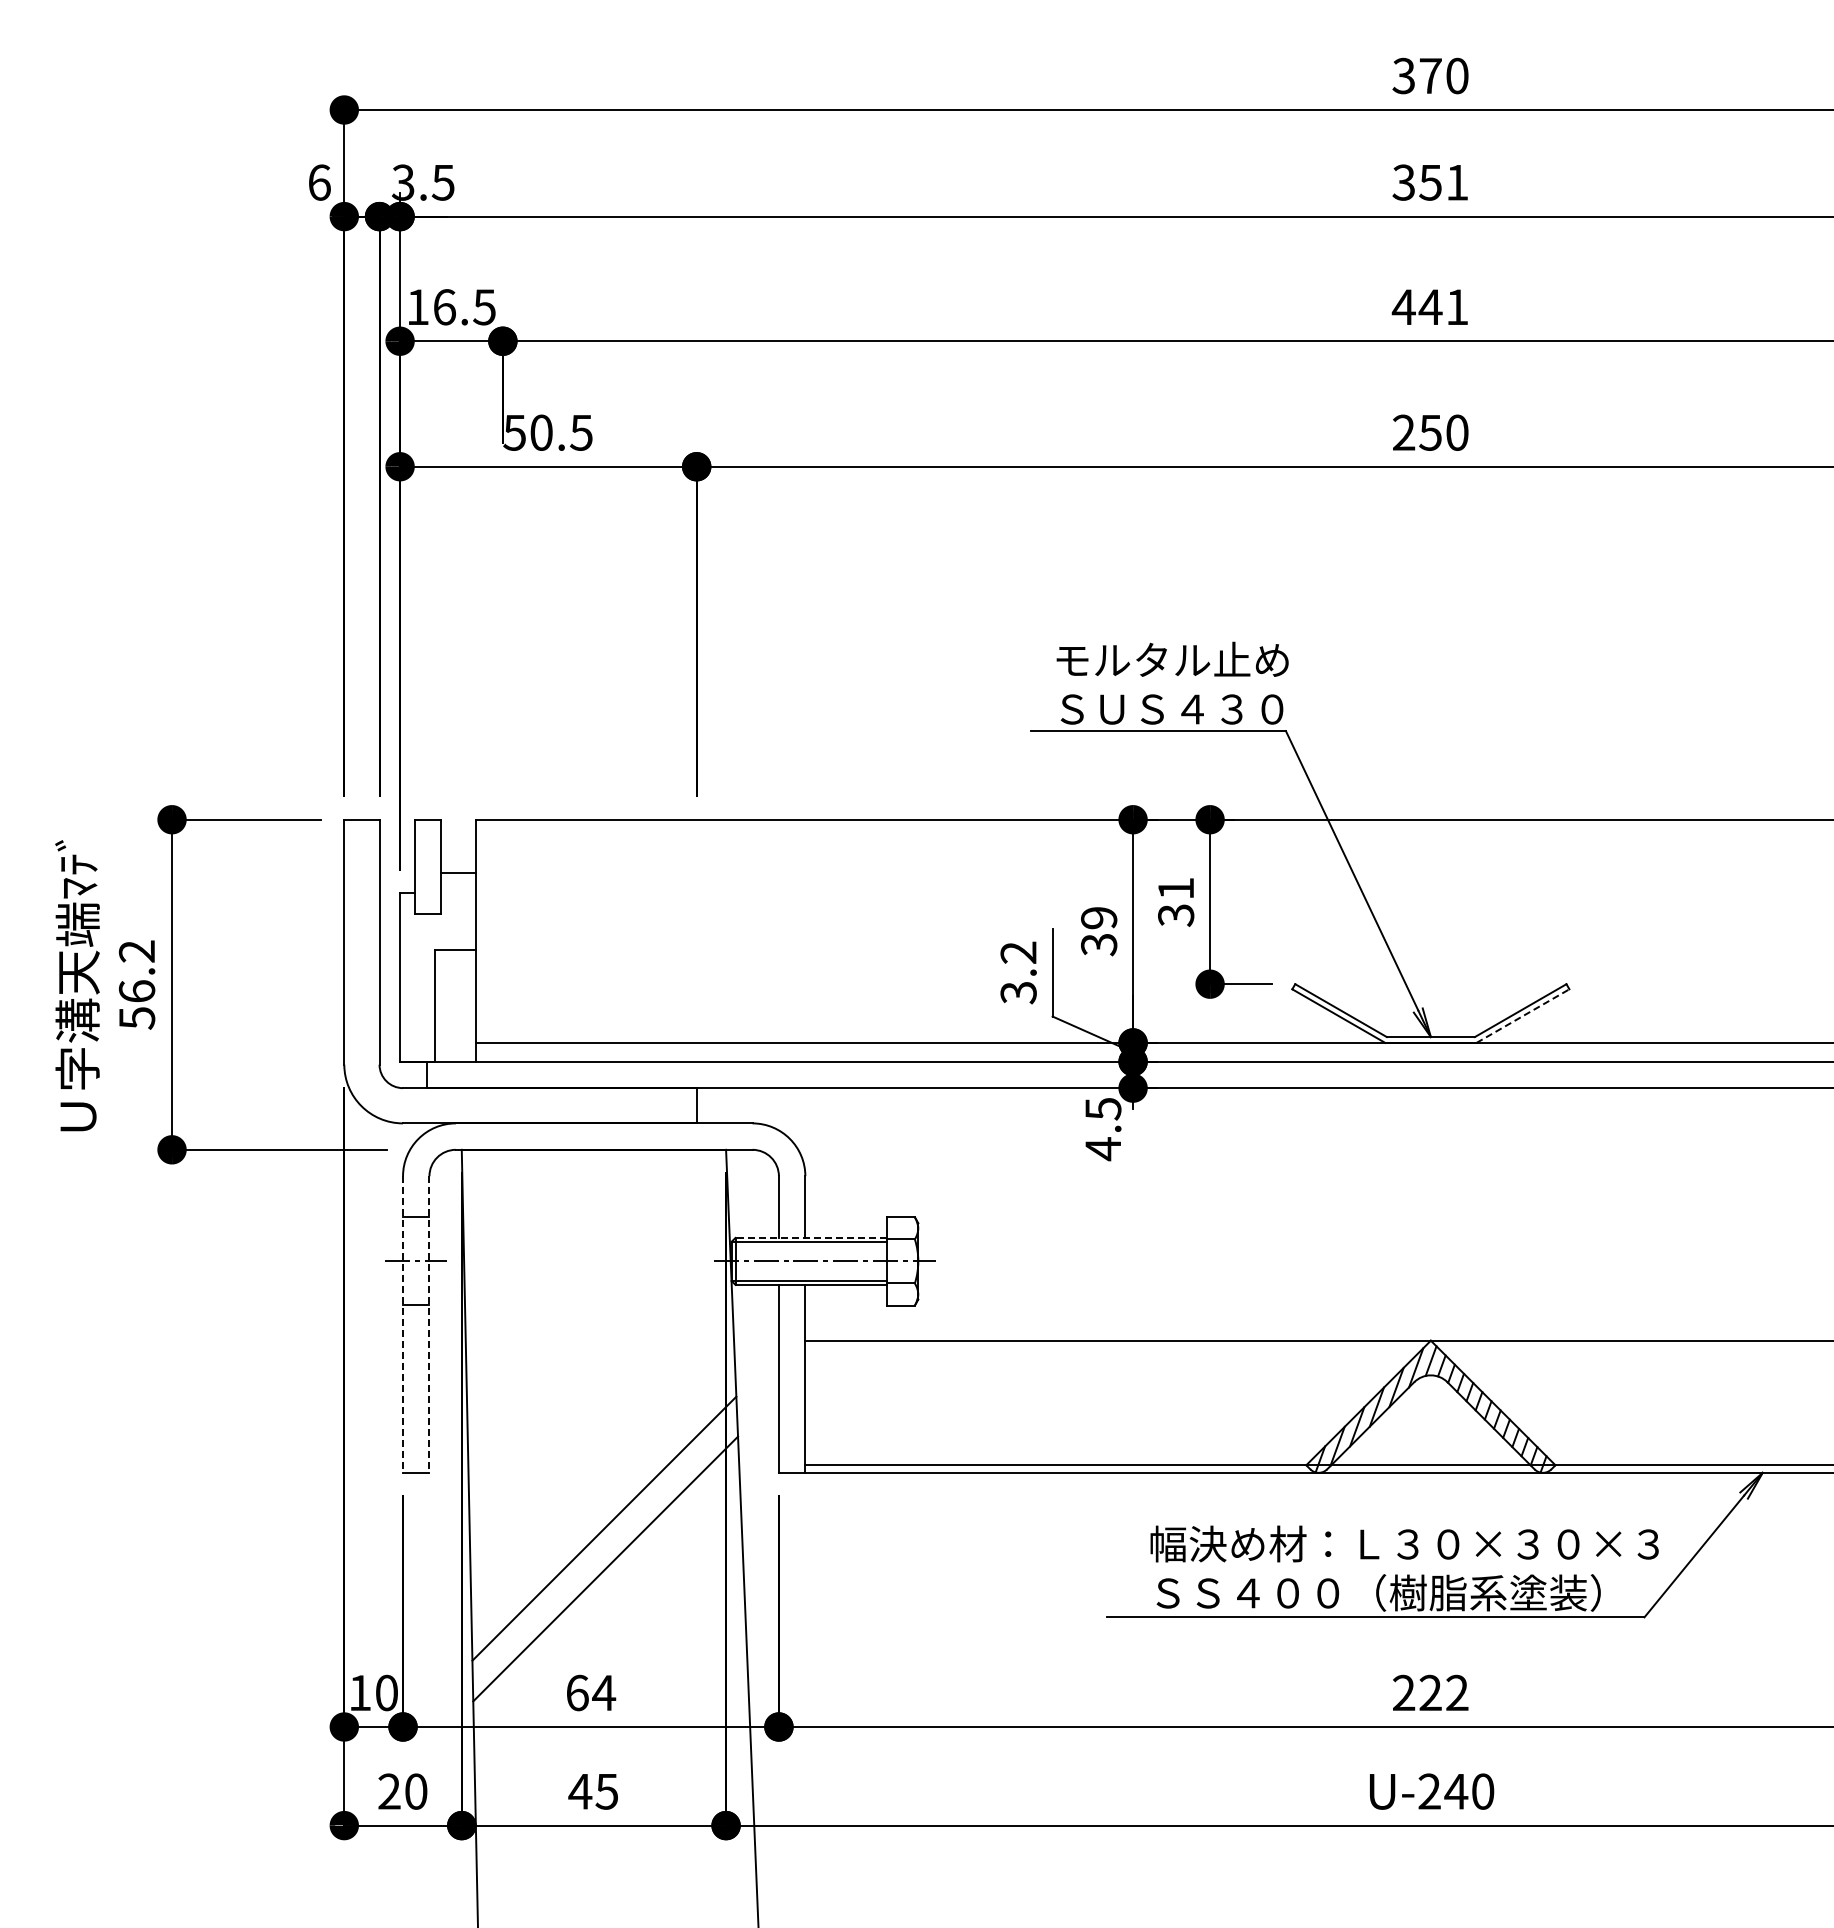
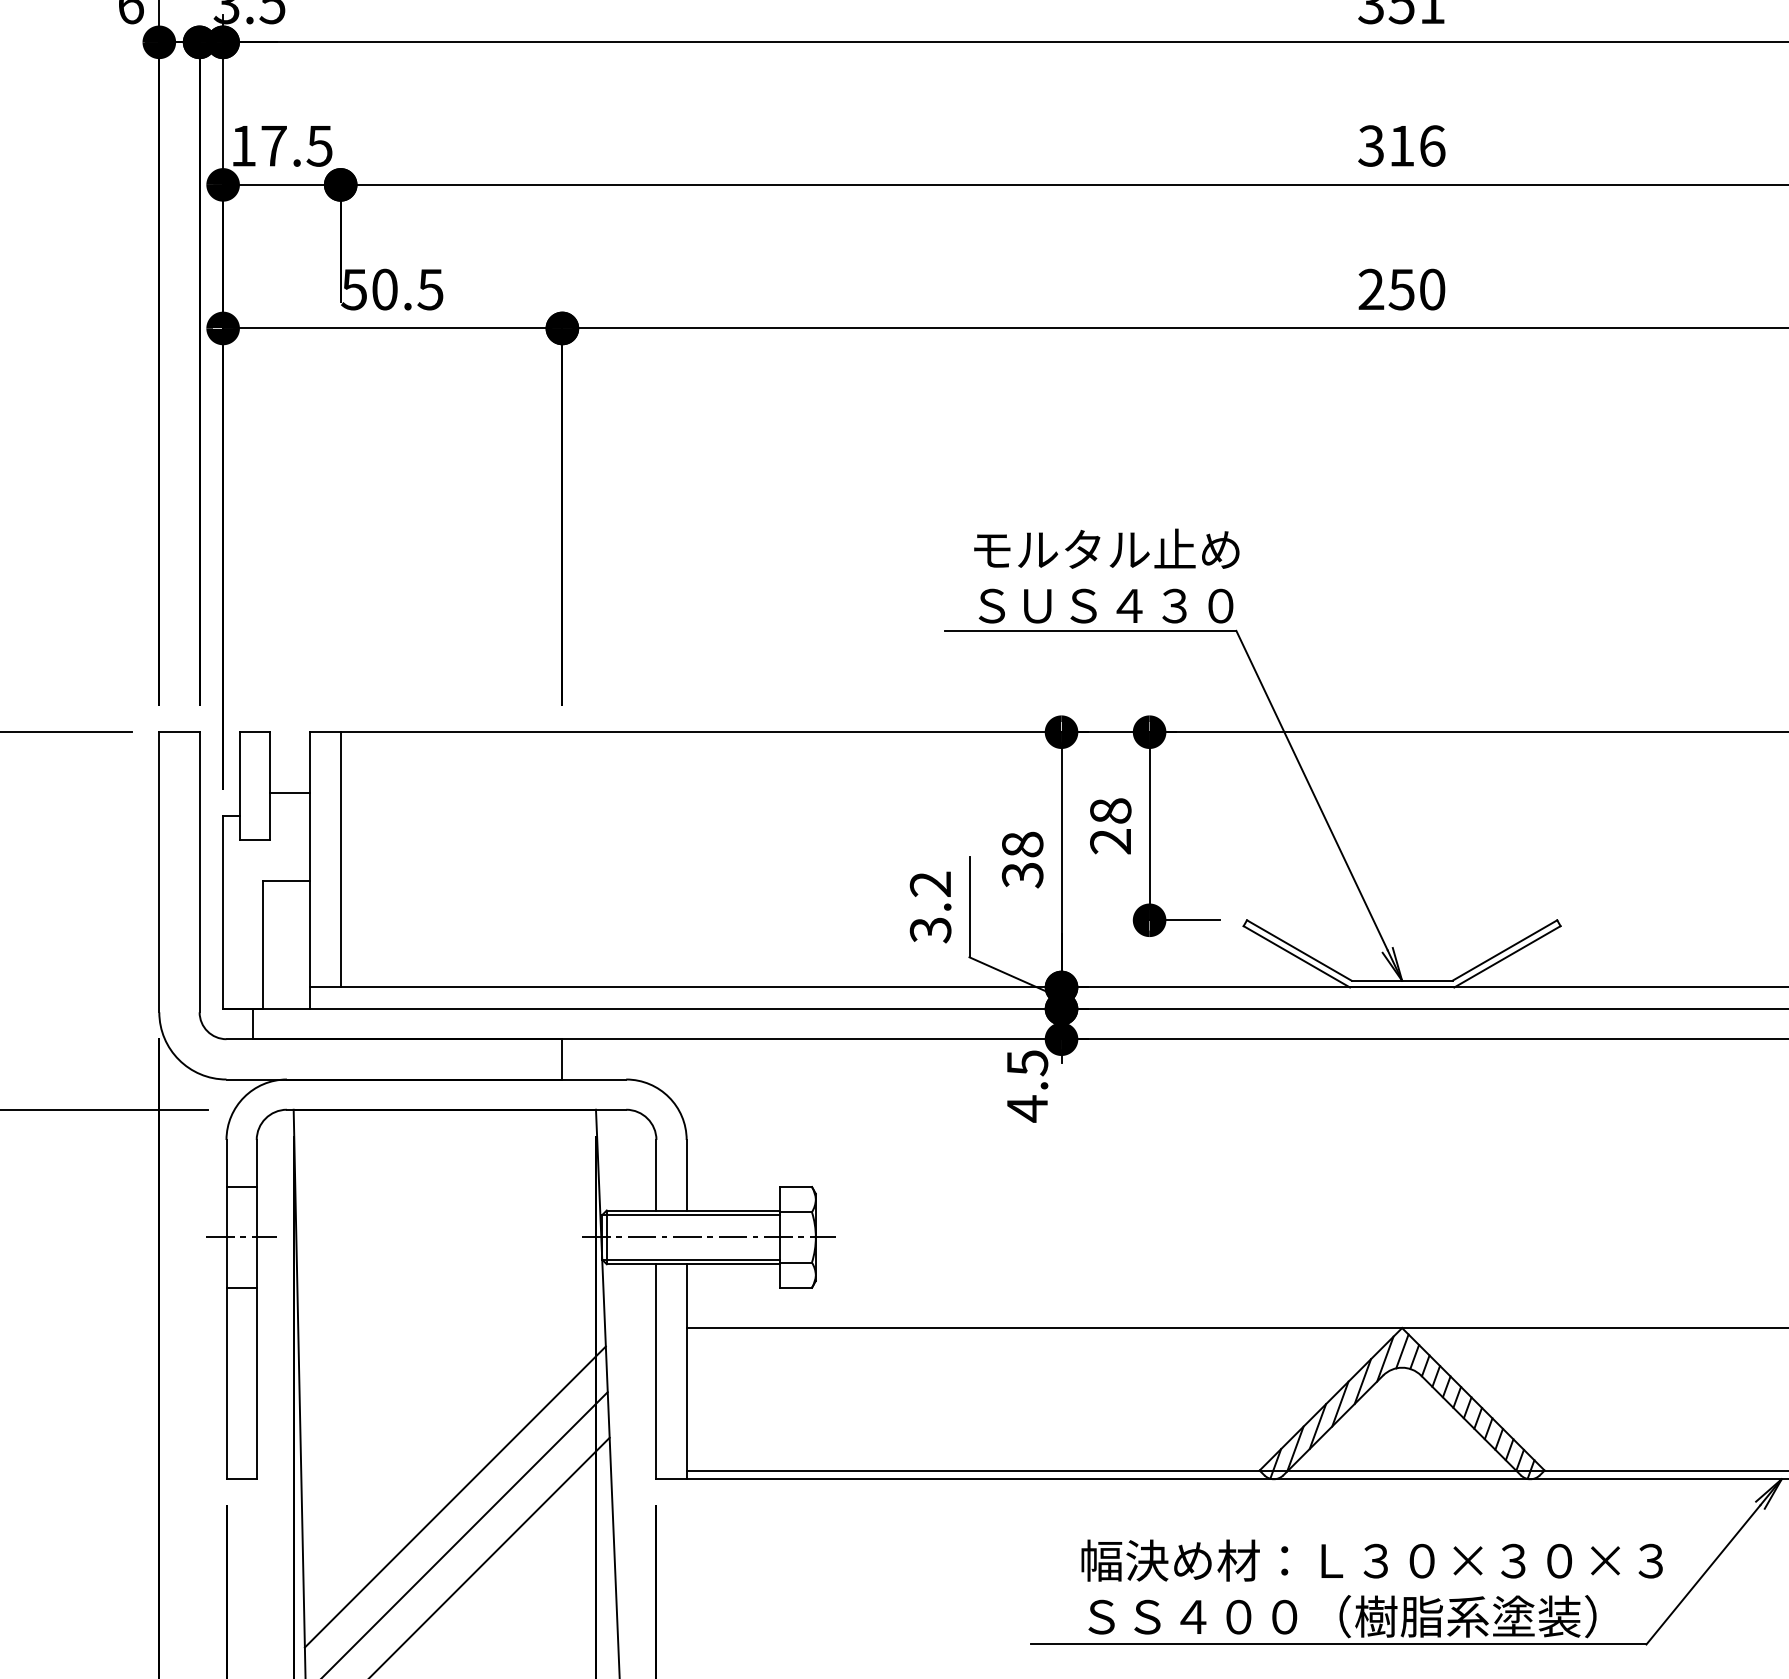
text: (444, 307) -> (273, 146), 16.5 -> 17.5
text: (1429, 307) -> (1400, 146), 441 -> 316
text: (1176, 901) -> (1111, 825), 31 -> 28
text: (1099, 917) -> (1023, 844), 39 -> 38
line: (502, 930) -> (340, 858), added
line: (1522, 1016) -> (1506, 957), dashed -> solid
line: (811, 1237) -> (693, 1210), dashed -> solid
line: (403, 1325) -> (227, 1310), dashed -> solid
line: (429, 1325) -> (256, 1310), dashed -> solid
line: (602, 1487) -> (454, 1495), added

